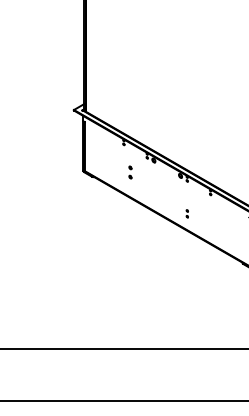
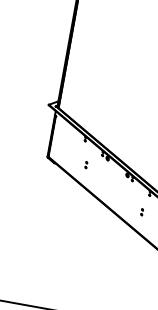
part: (129, 172) -> (85, 164), size x0.62
part: (186, 213) -> (141, 211), moved

